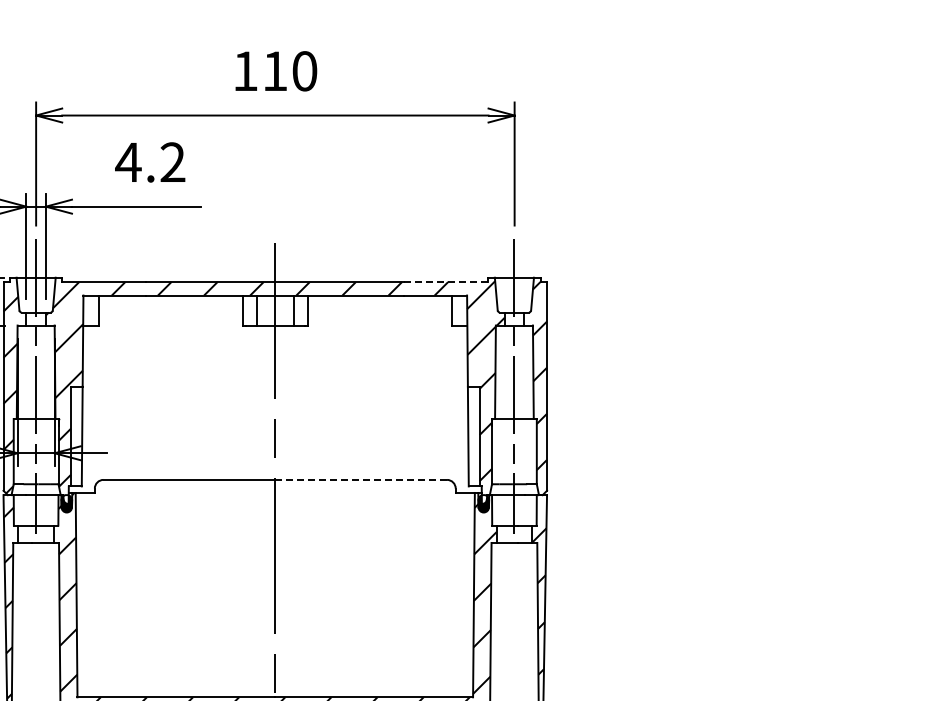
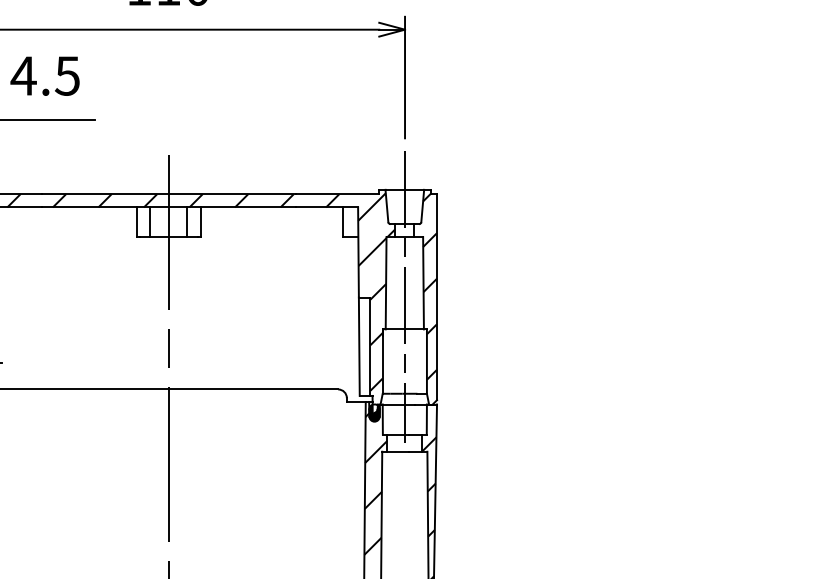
text: (172, 162) -> (67, 76), 4.2 -> 4.5
line: (446, 282) -> (337, 194), dashed -> solid
line: (361, 479) -> (253, 389), dashed -> solid

